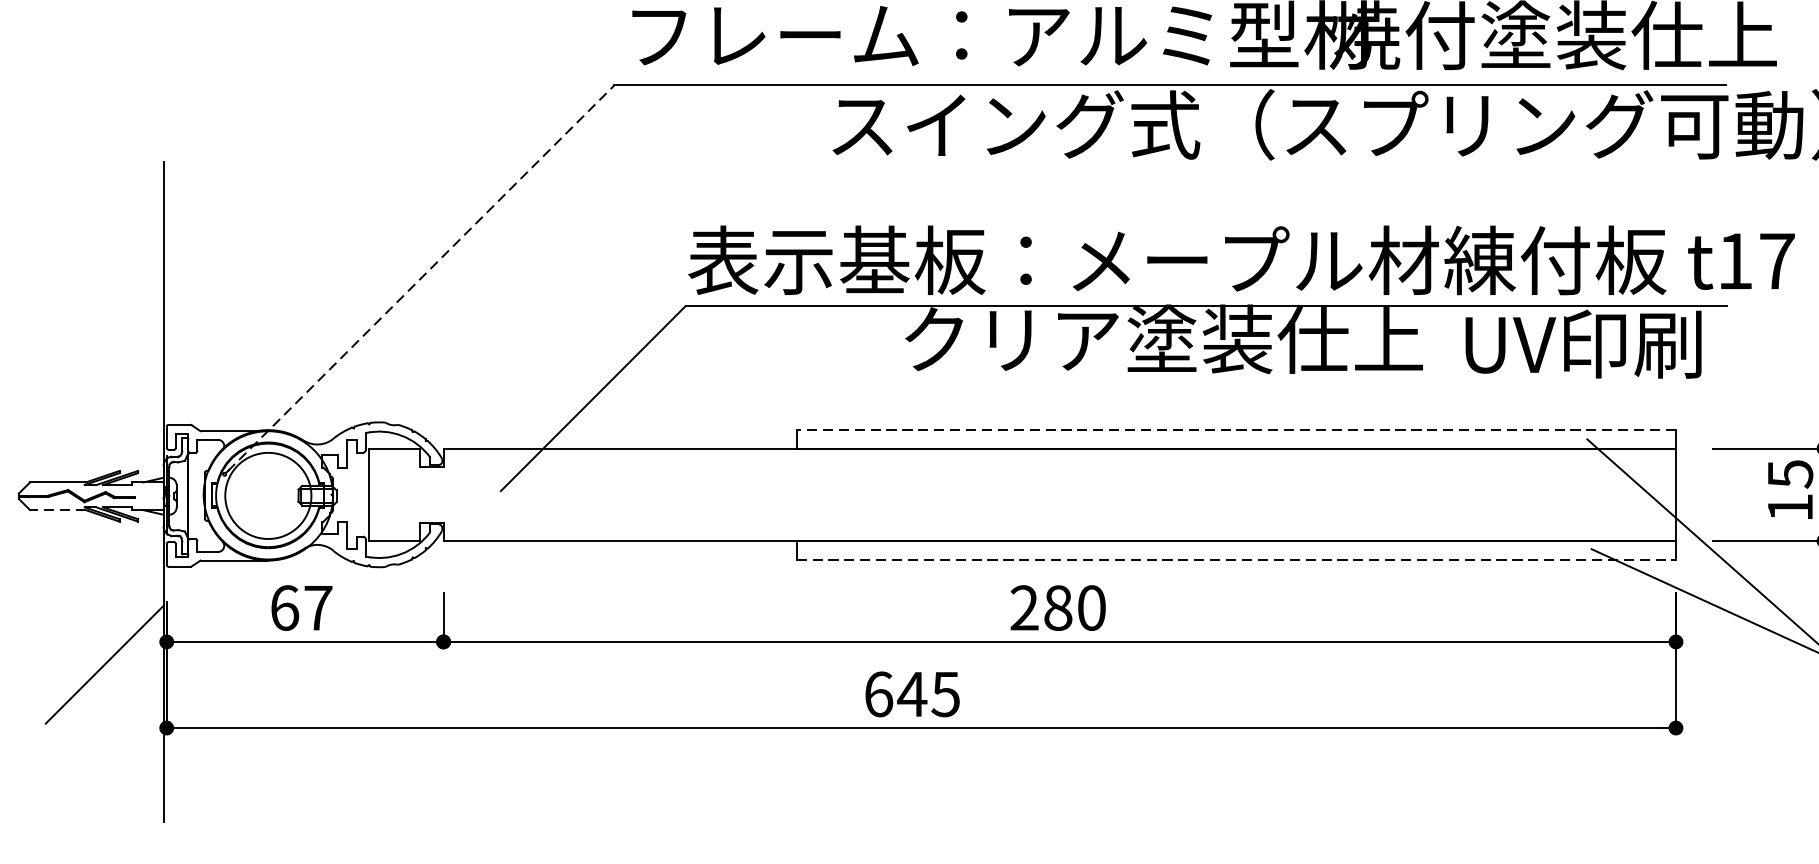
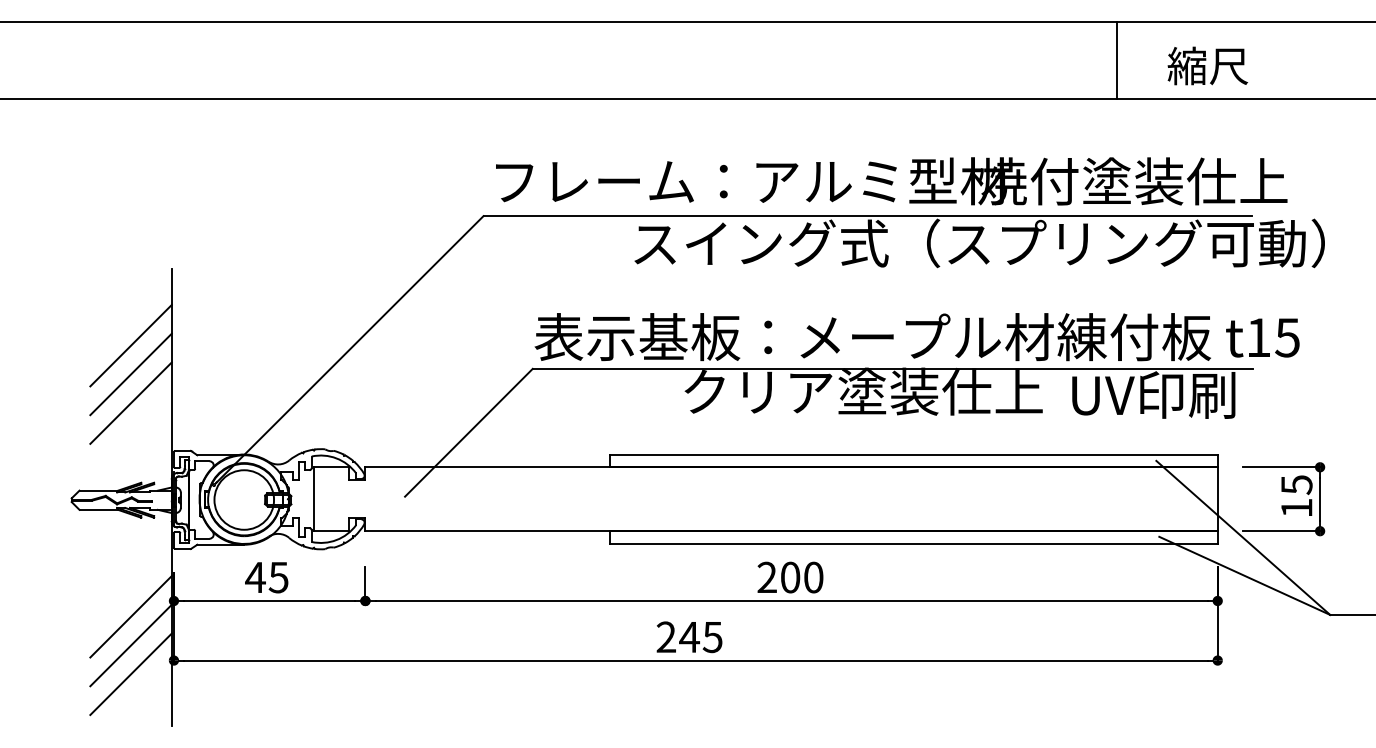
text: (1776, 260) -> (1287, 337), t17 -> t15
line: (103, 272) -> (130, 345), added
line: (420, 278) -> (349, 349), dashed -> solid
line: (103, 314) -> (130, 374), added
line: (103, 354) -> (130, 402), added
line: (1236, 430) -> (913, 454), dashed -> solid
line: (57, 509) -> (98, 509), dashed -> solid
line: (1237, 558) -> (914, 543), dashed -> solid
text: (300, 607) -> (266, 577), 67 -> 45
text: (1058, 607) -> (790, 577), 280 -> 200
text: (878, 694) -> (666, 637), 645 -> 245
line: (103, 706) -> (130, 645), added
line: (103, 748) -> (130, 674), added

